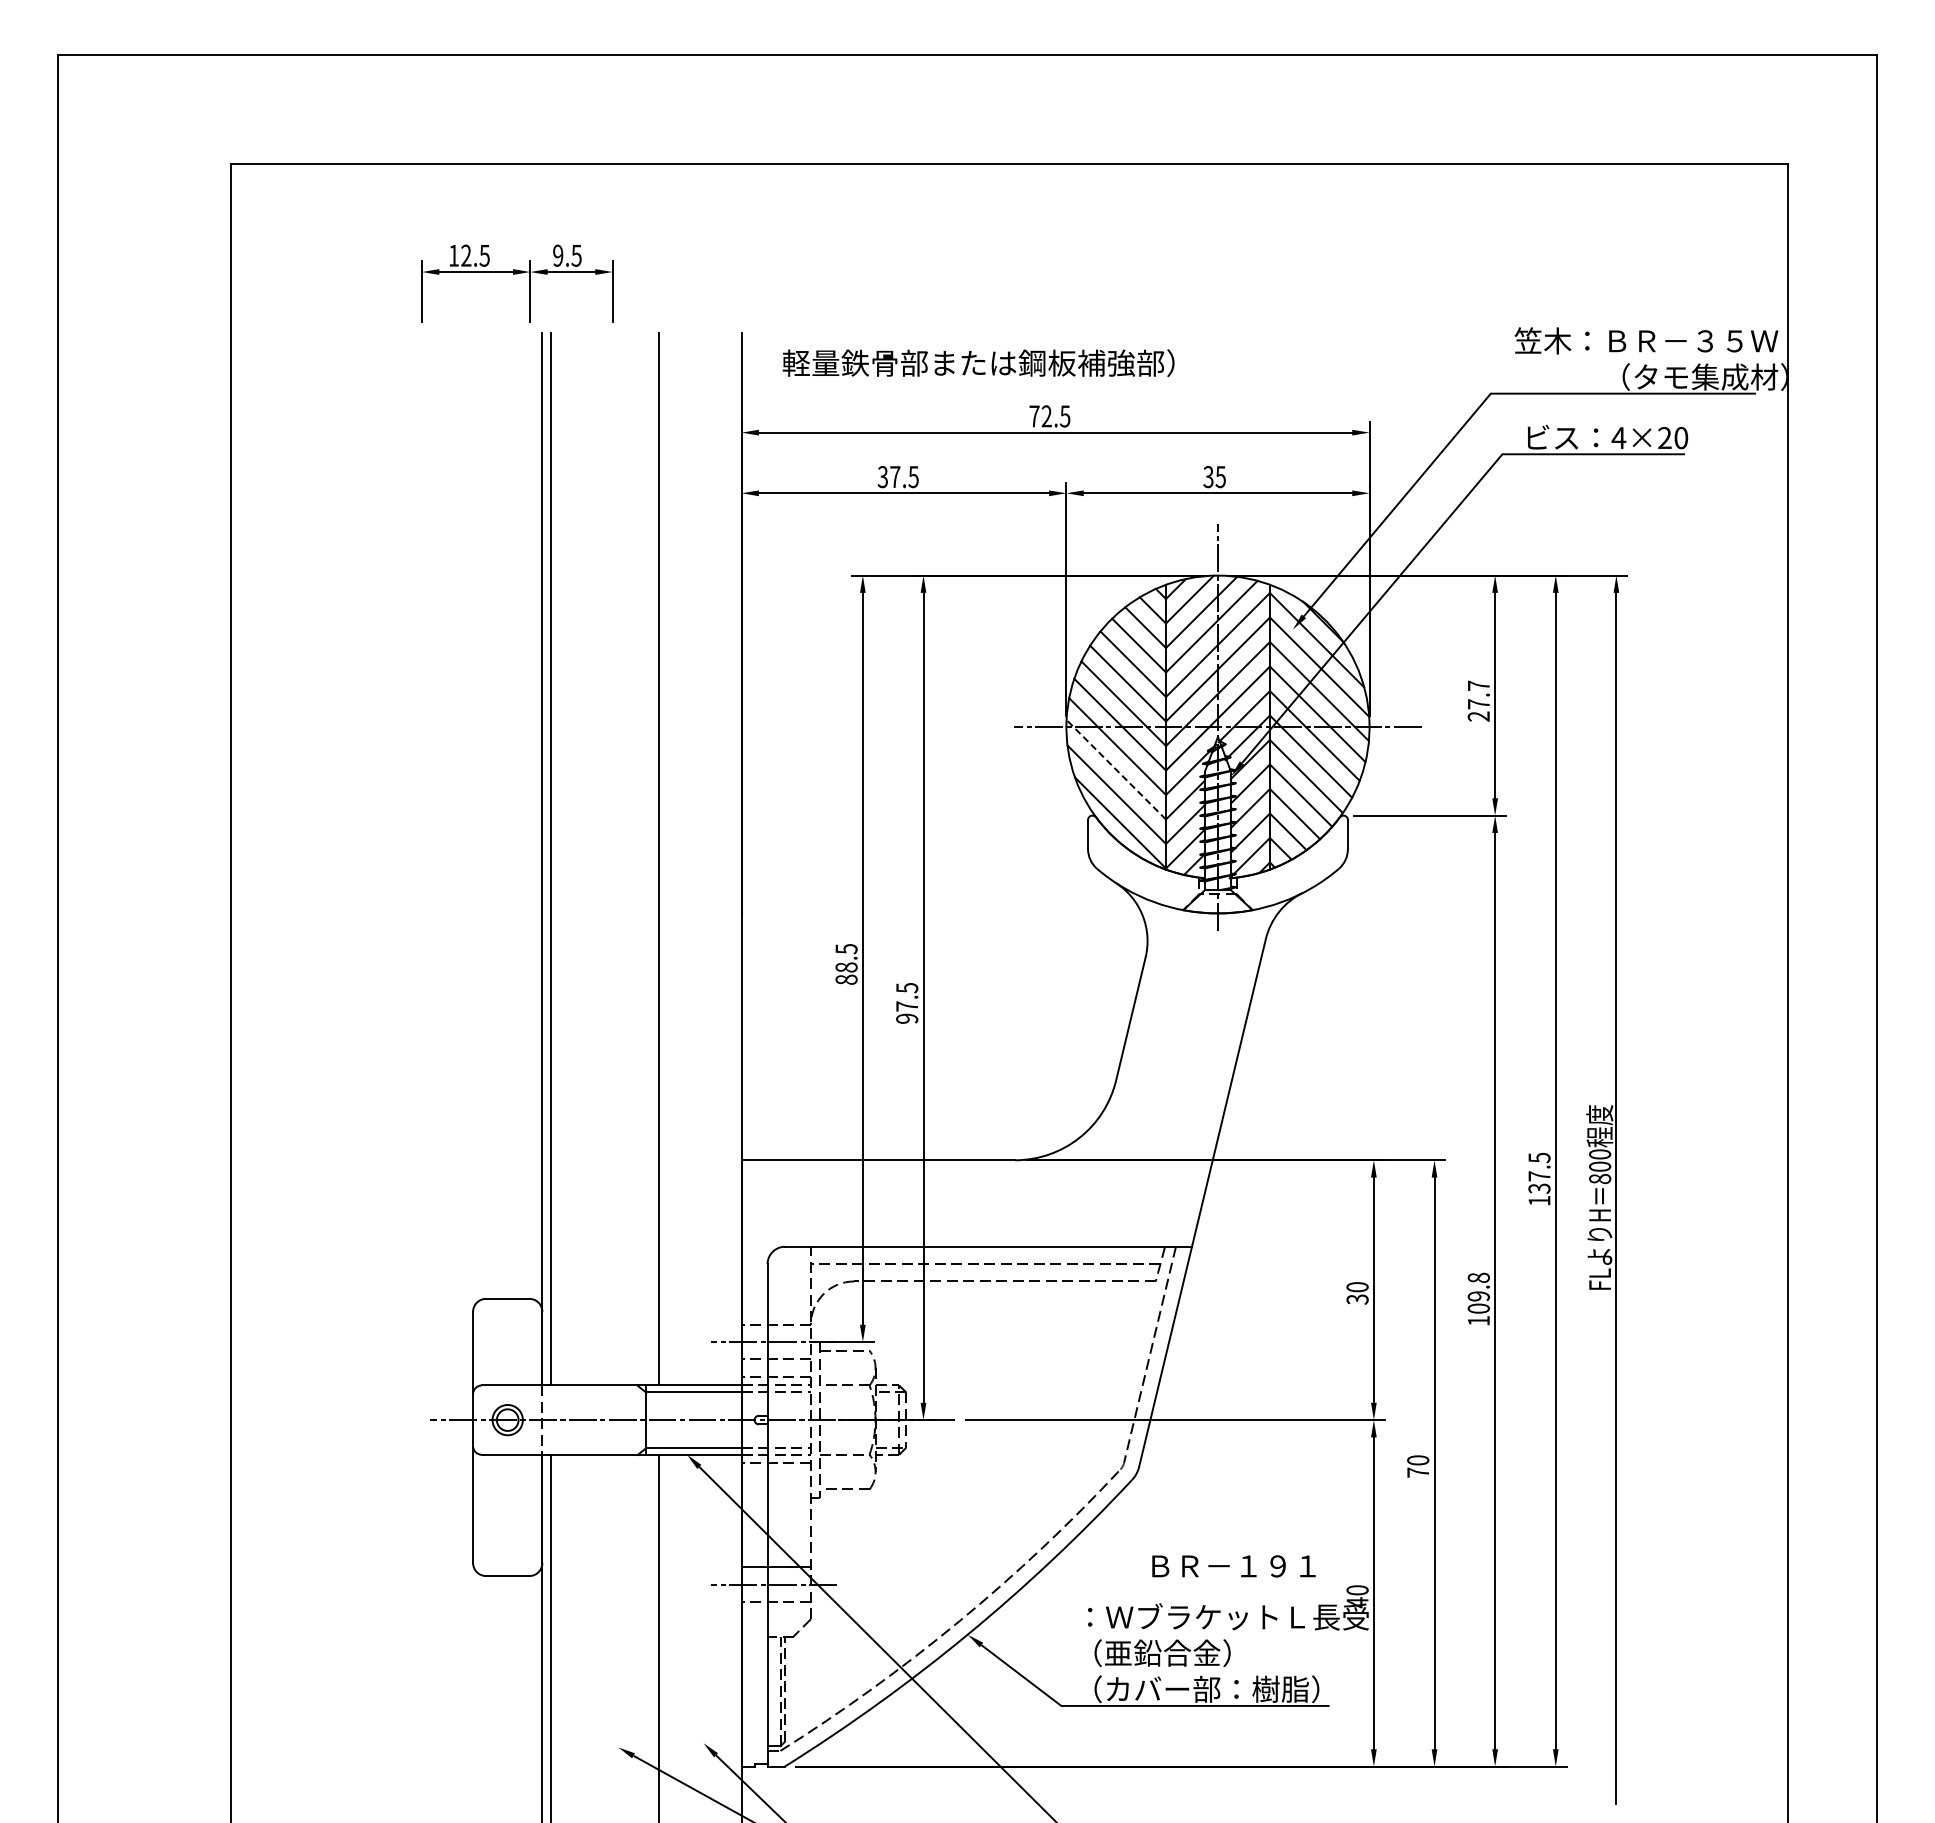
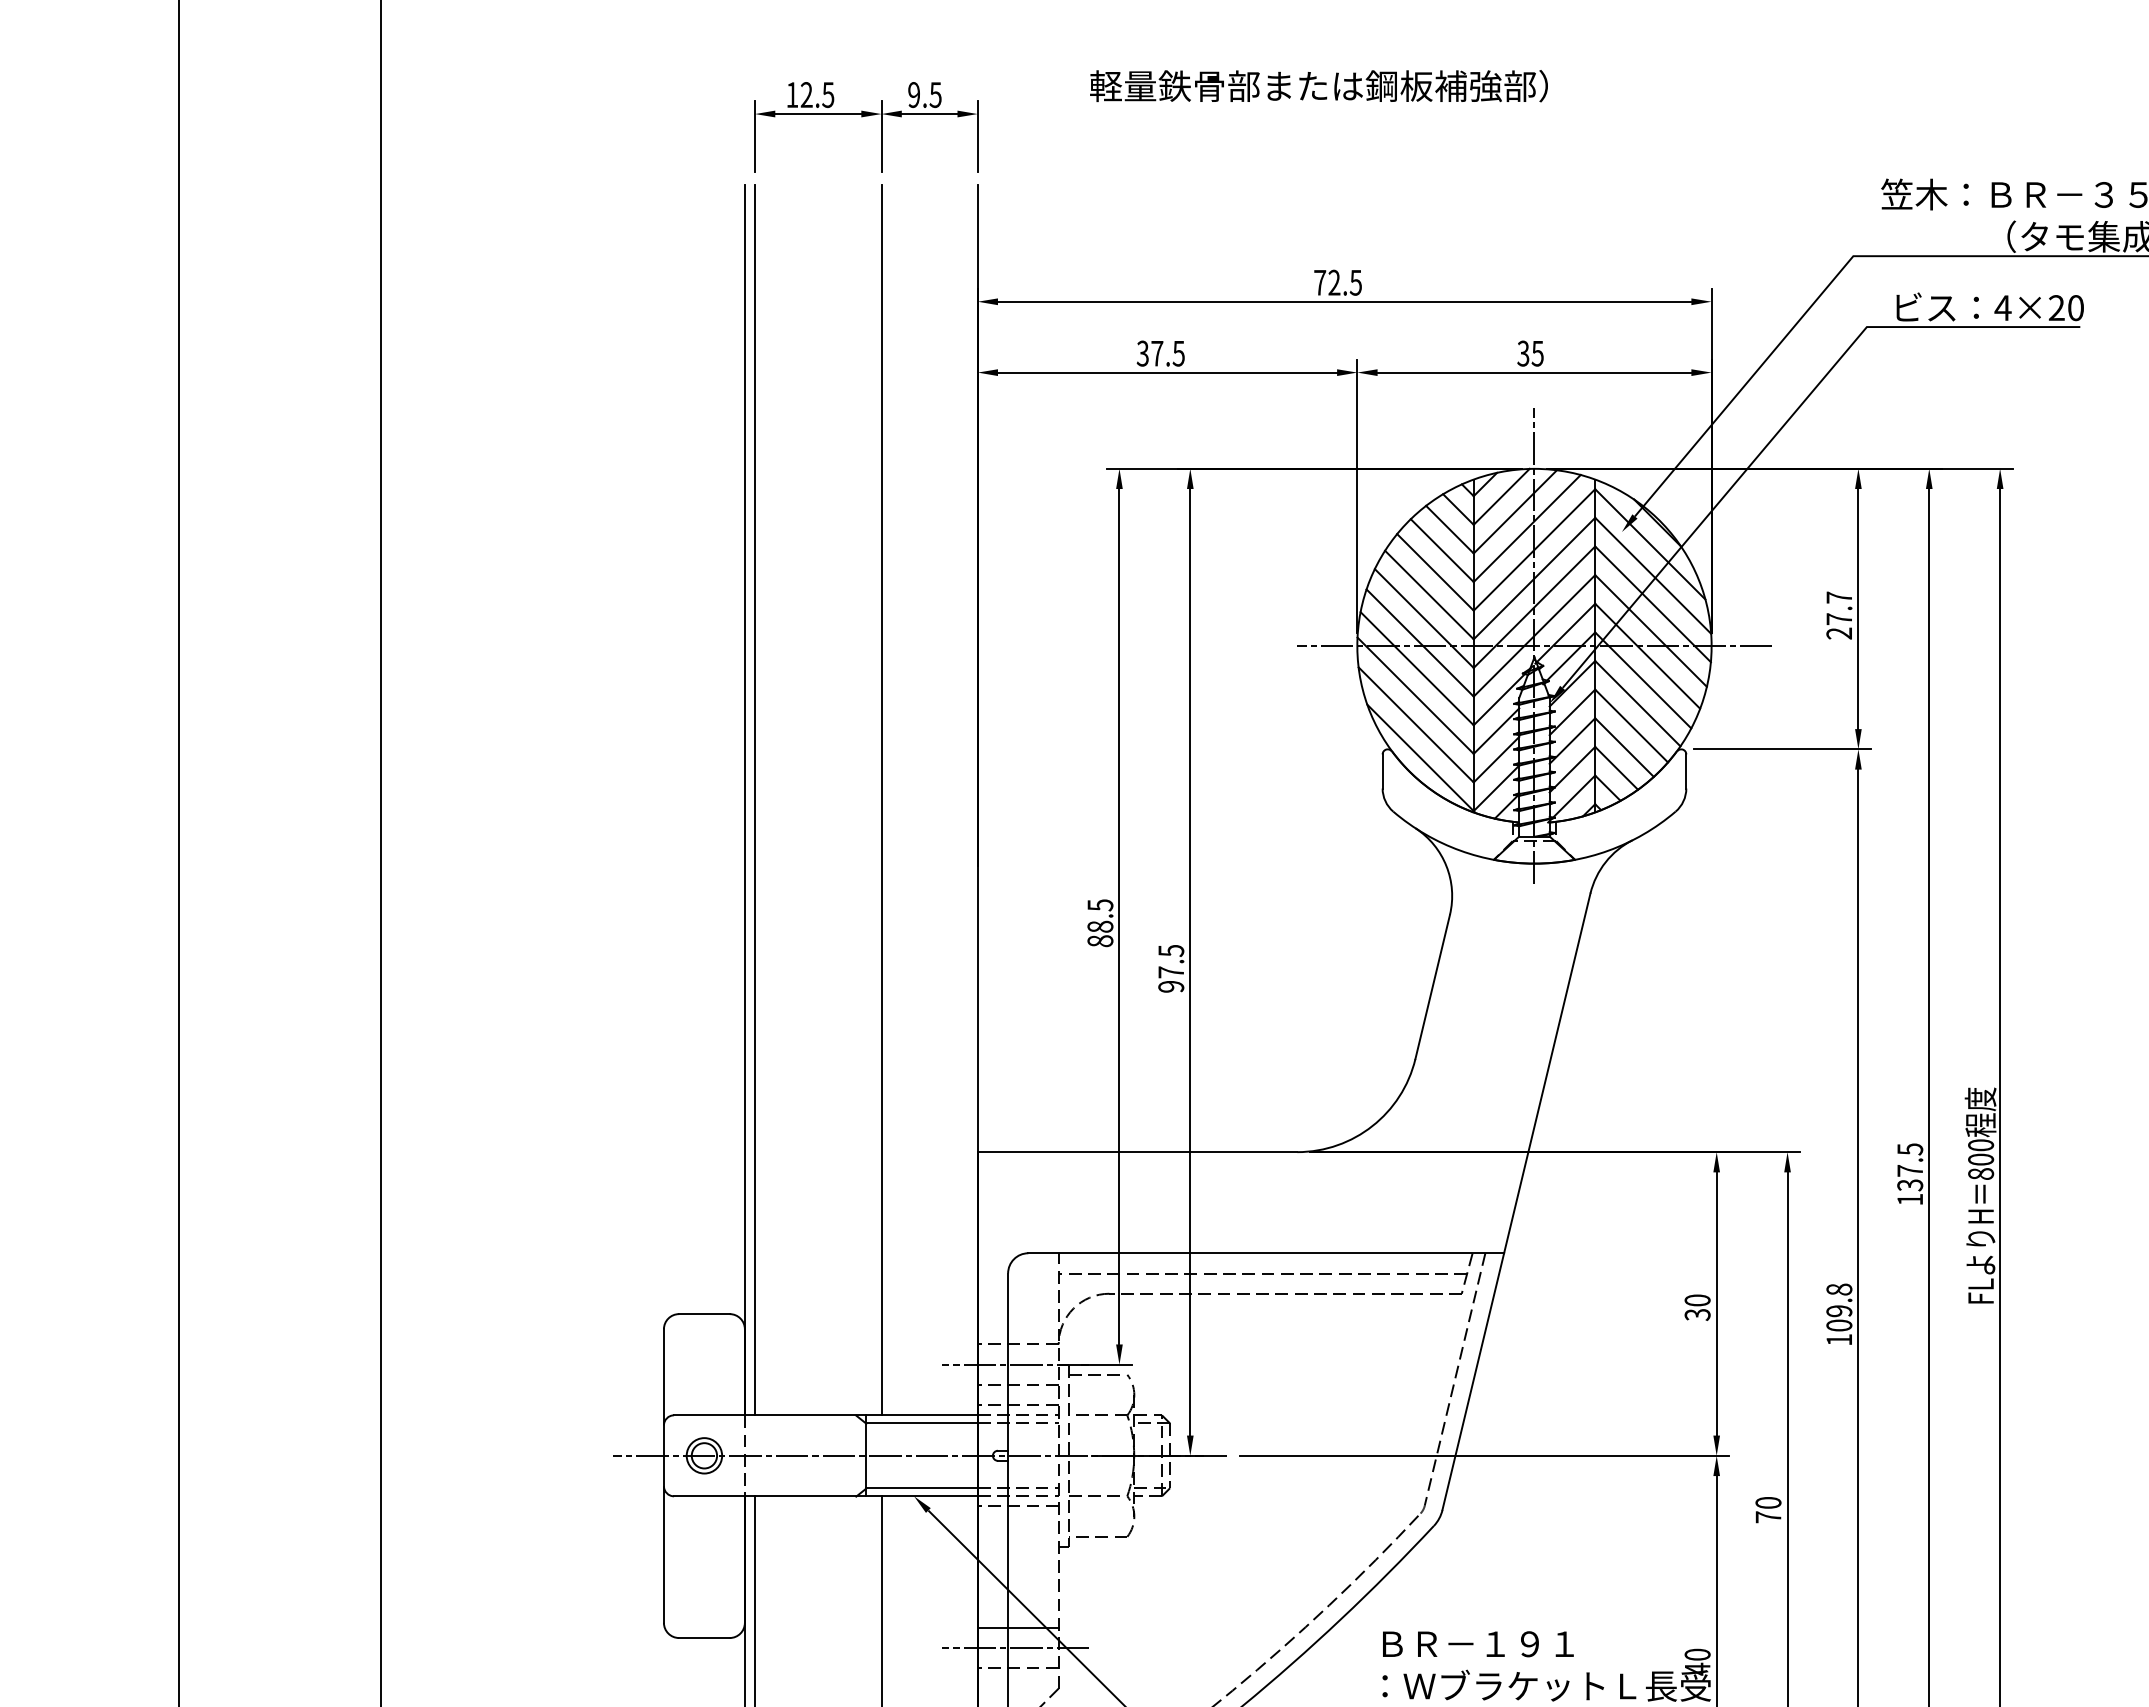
part: (517, 274) -> (866, 116), moved
text: (978, 362) -> (1318, 85), moved
line: (1115, 769) -> (1414, 695), dashed -> solid
text: (1233, 1566) -> (1477, 1644), moved

